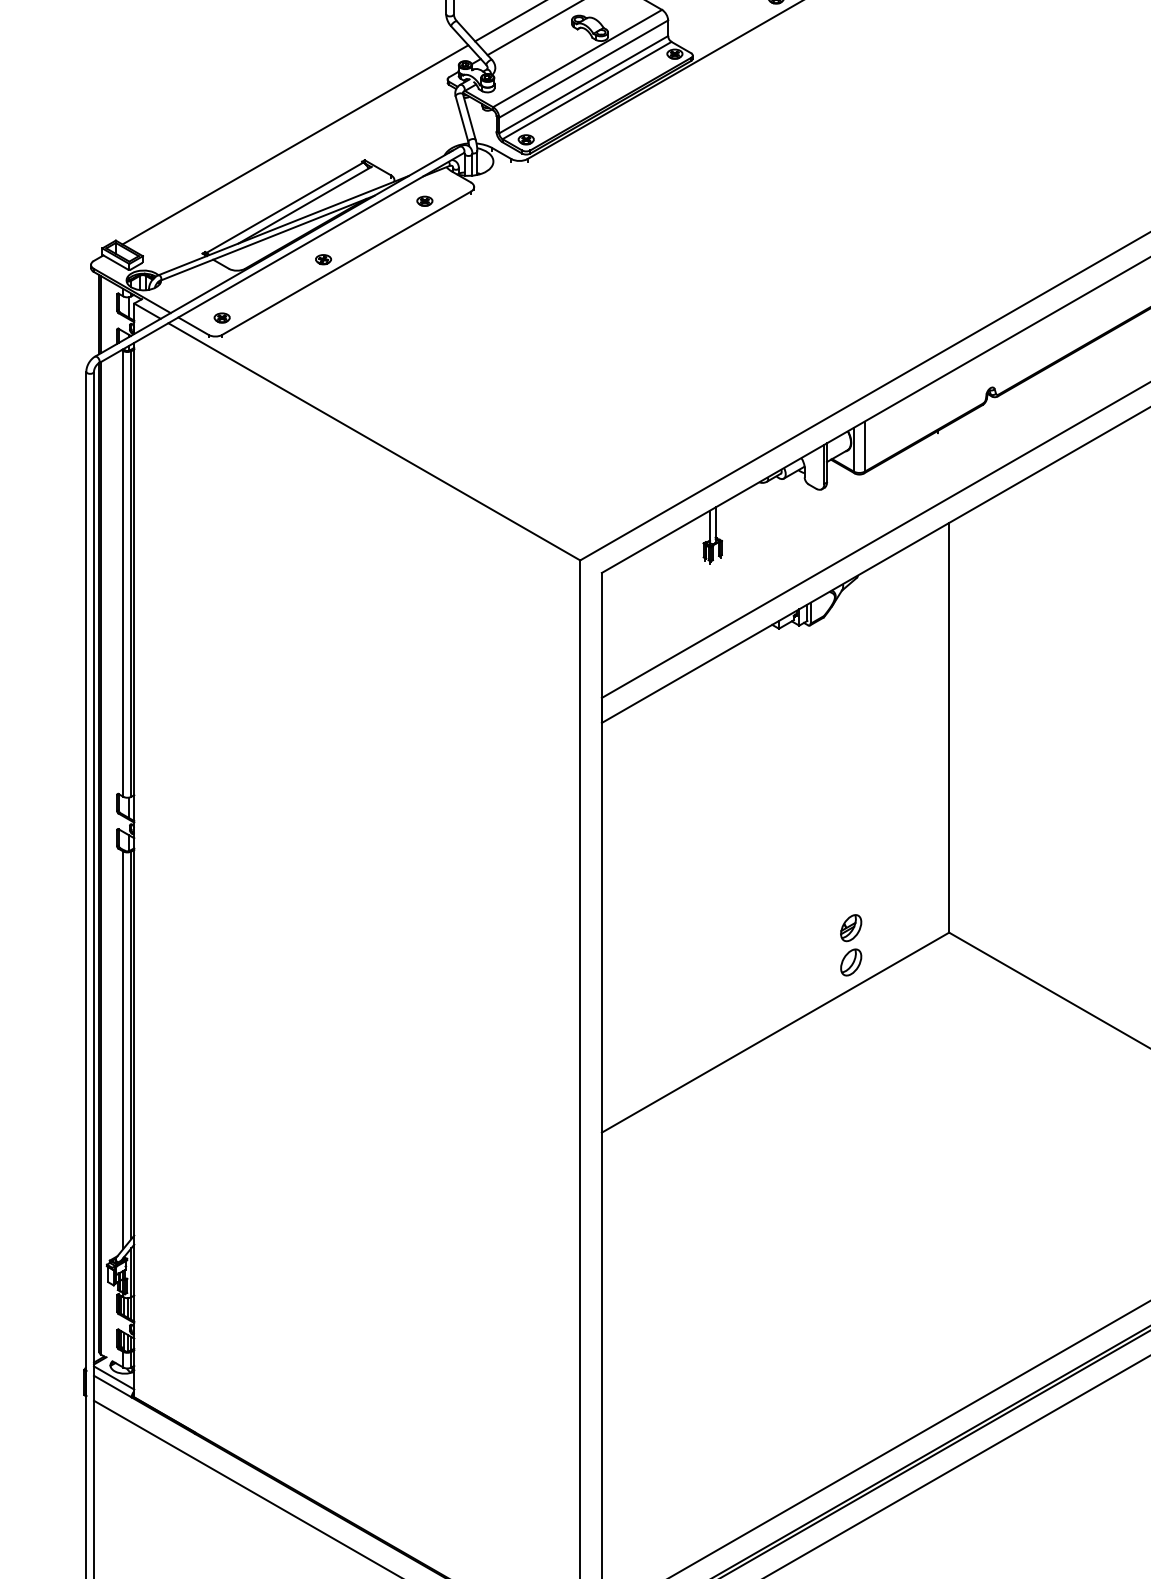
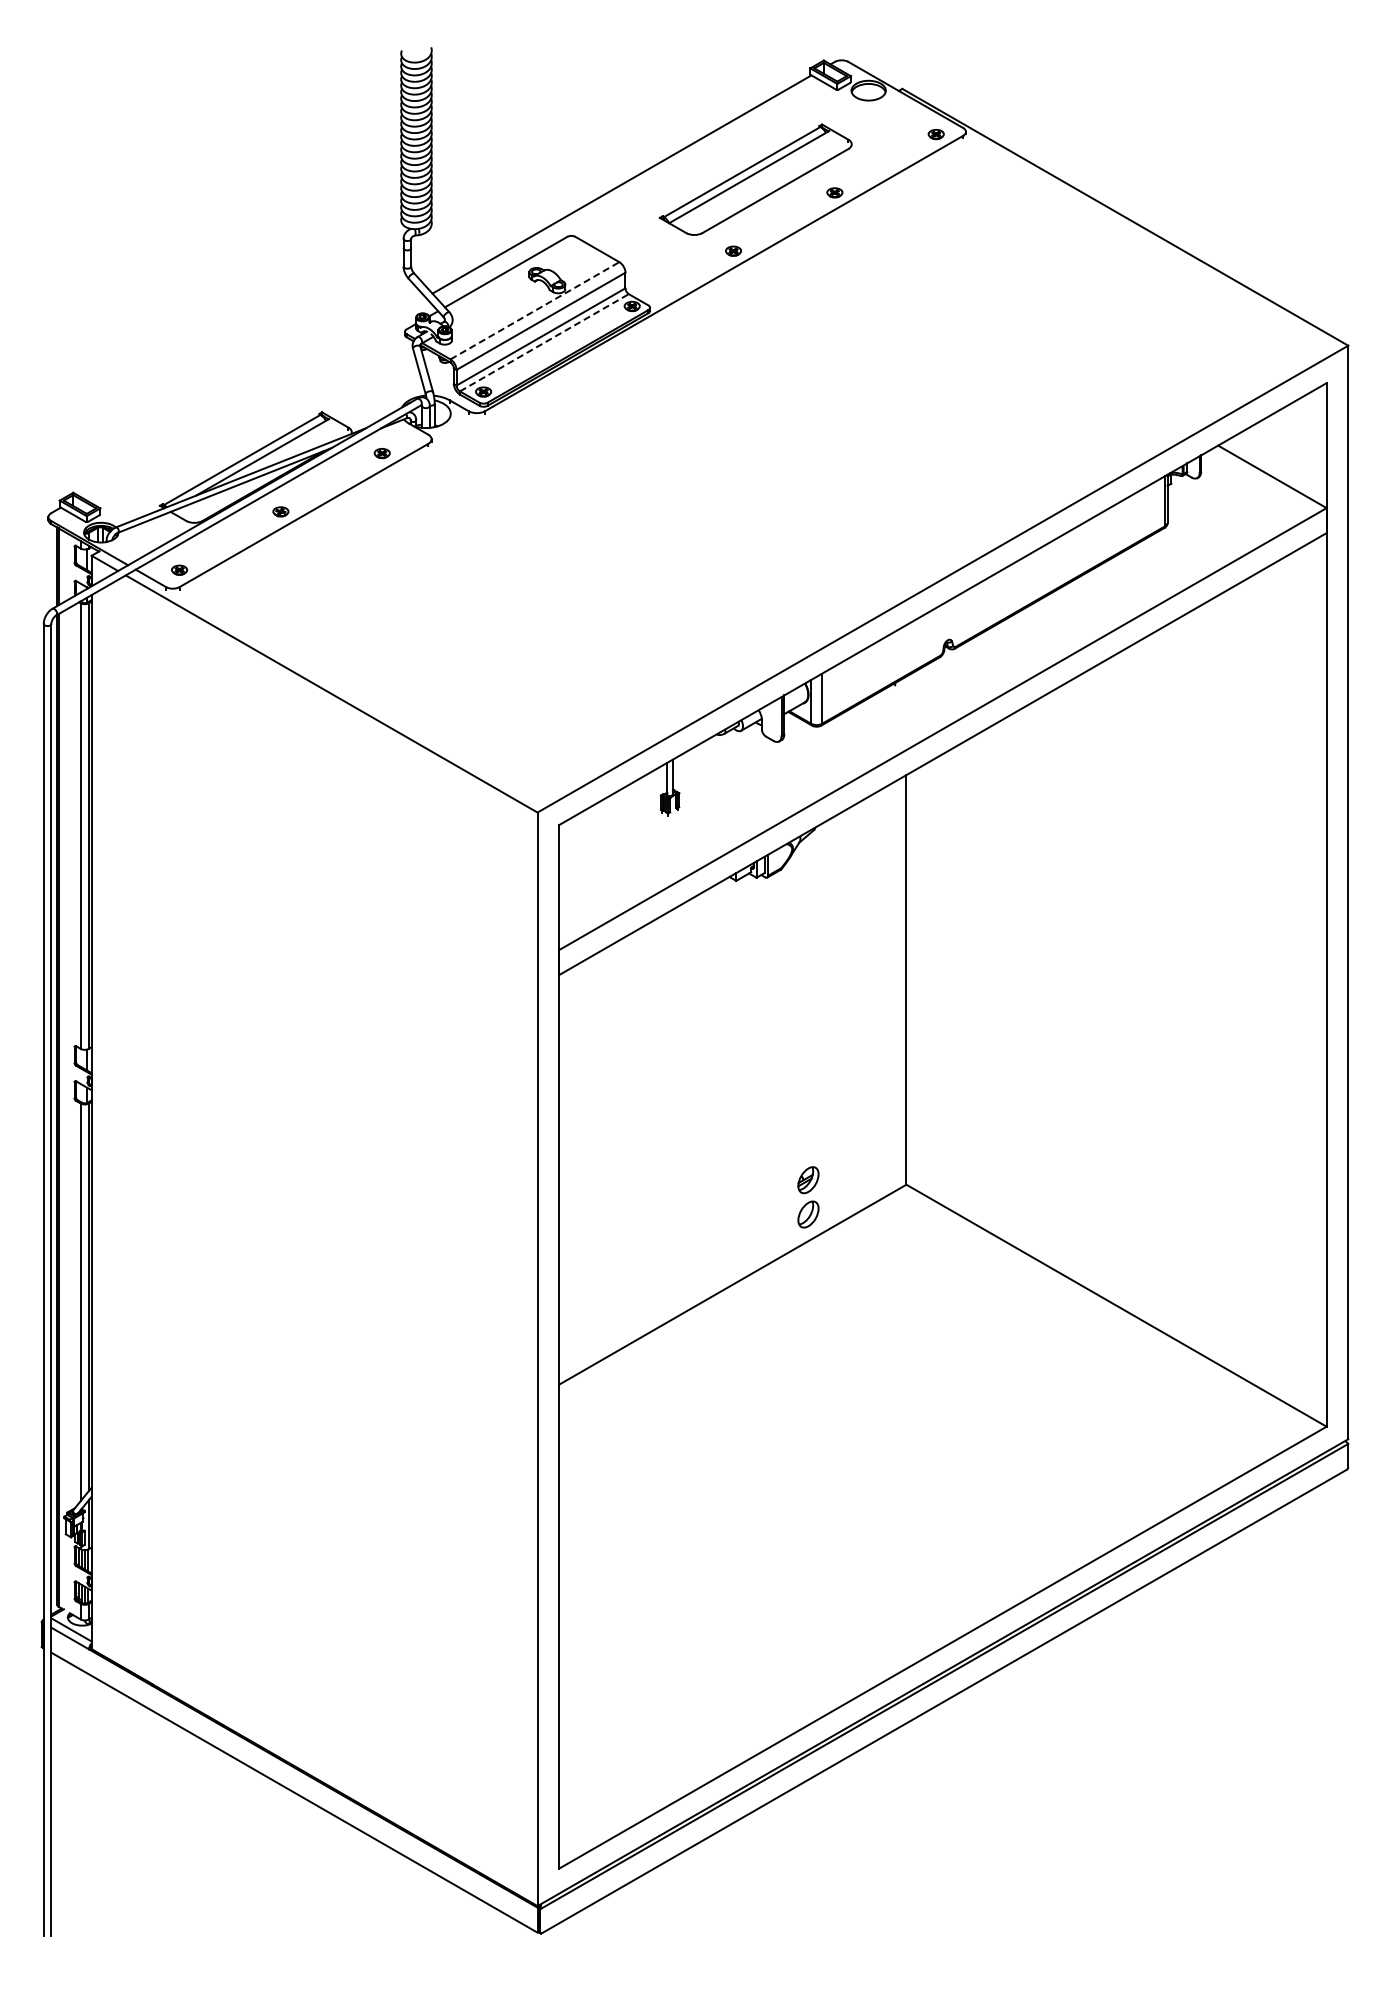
line: (578, 58) -> (535, 310), solid -> dashed
line: (587, 90) -> (544, 342), solid -> dashed
line: (295, 144) -> (252, 396), removed

